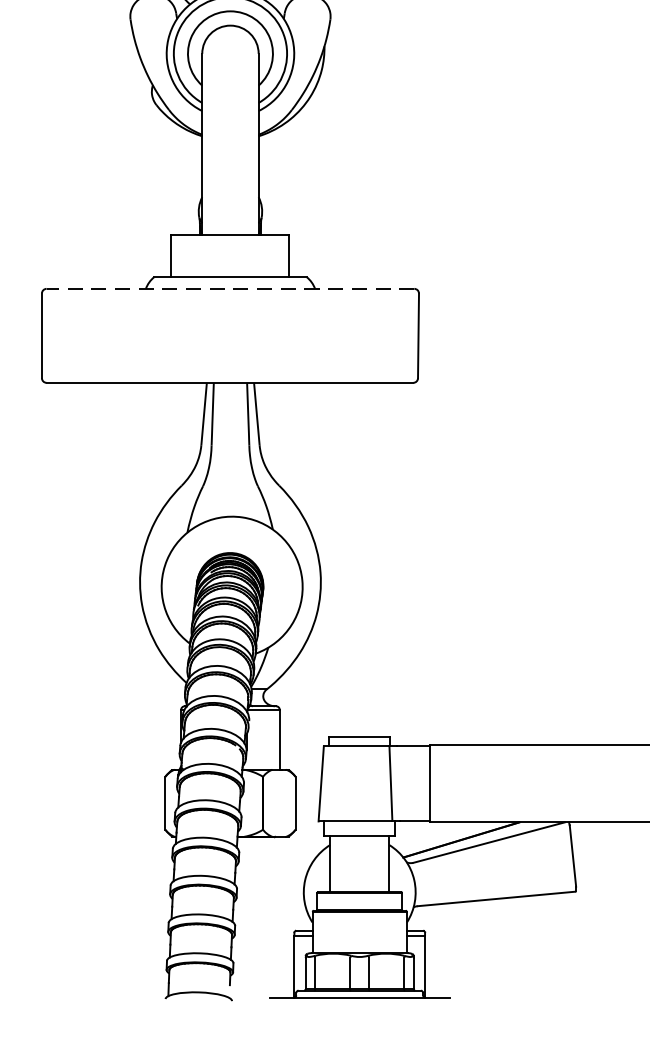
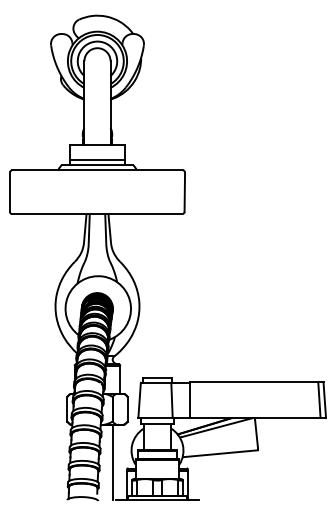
line: (230, 265) -> (97, 159), added
line: (230, 289) -> (97, 170), dashed -> solid
line: (262, 917) -> (112, 462), added

